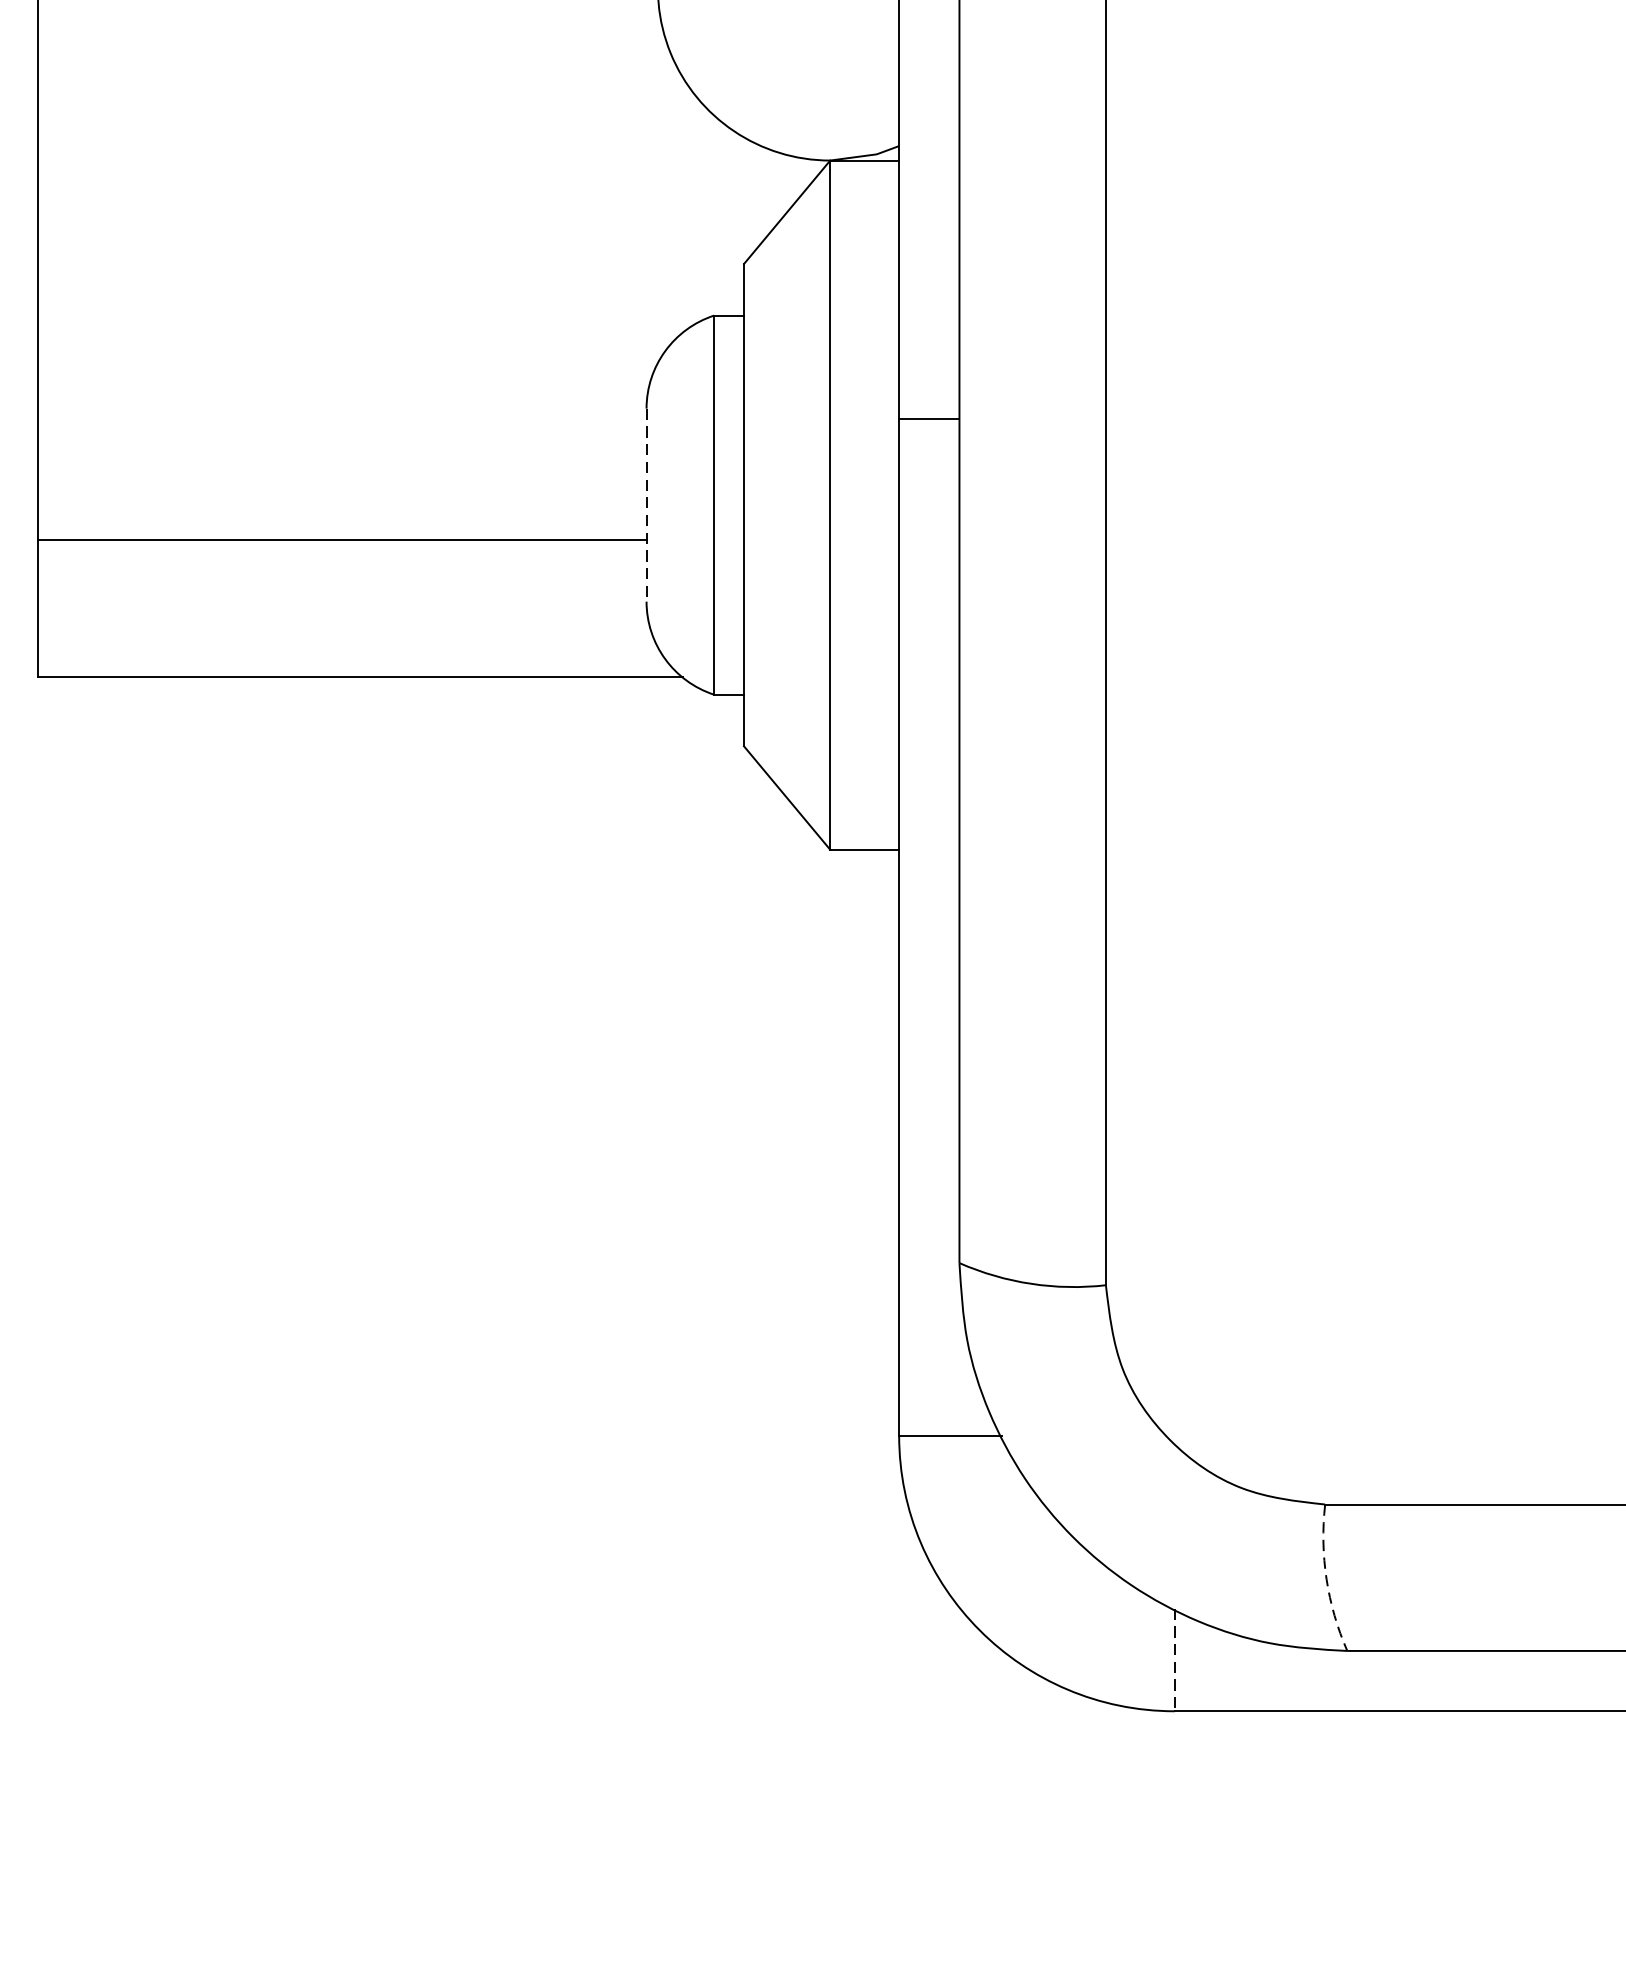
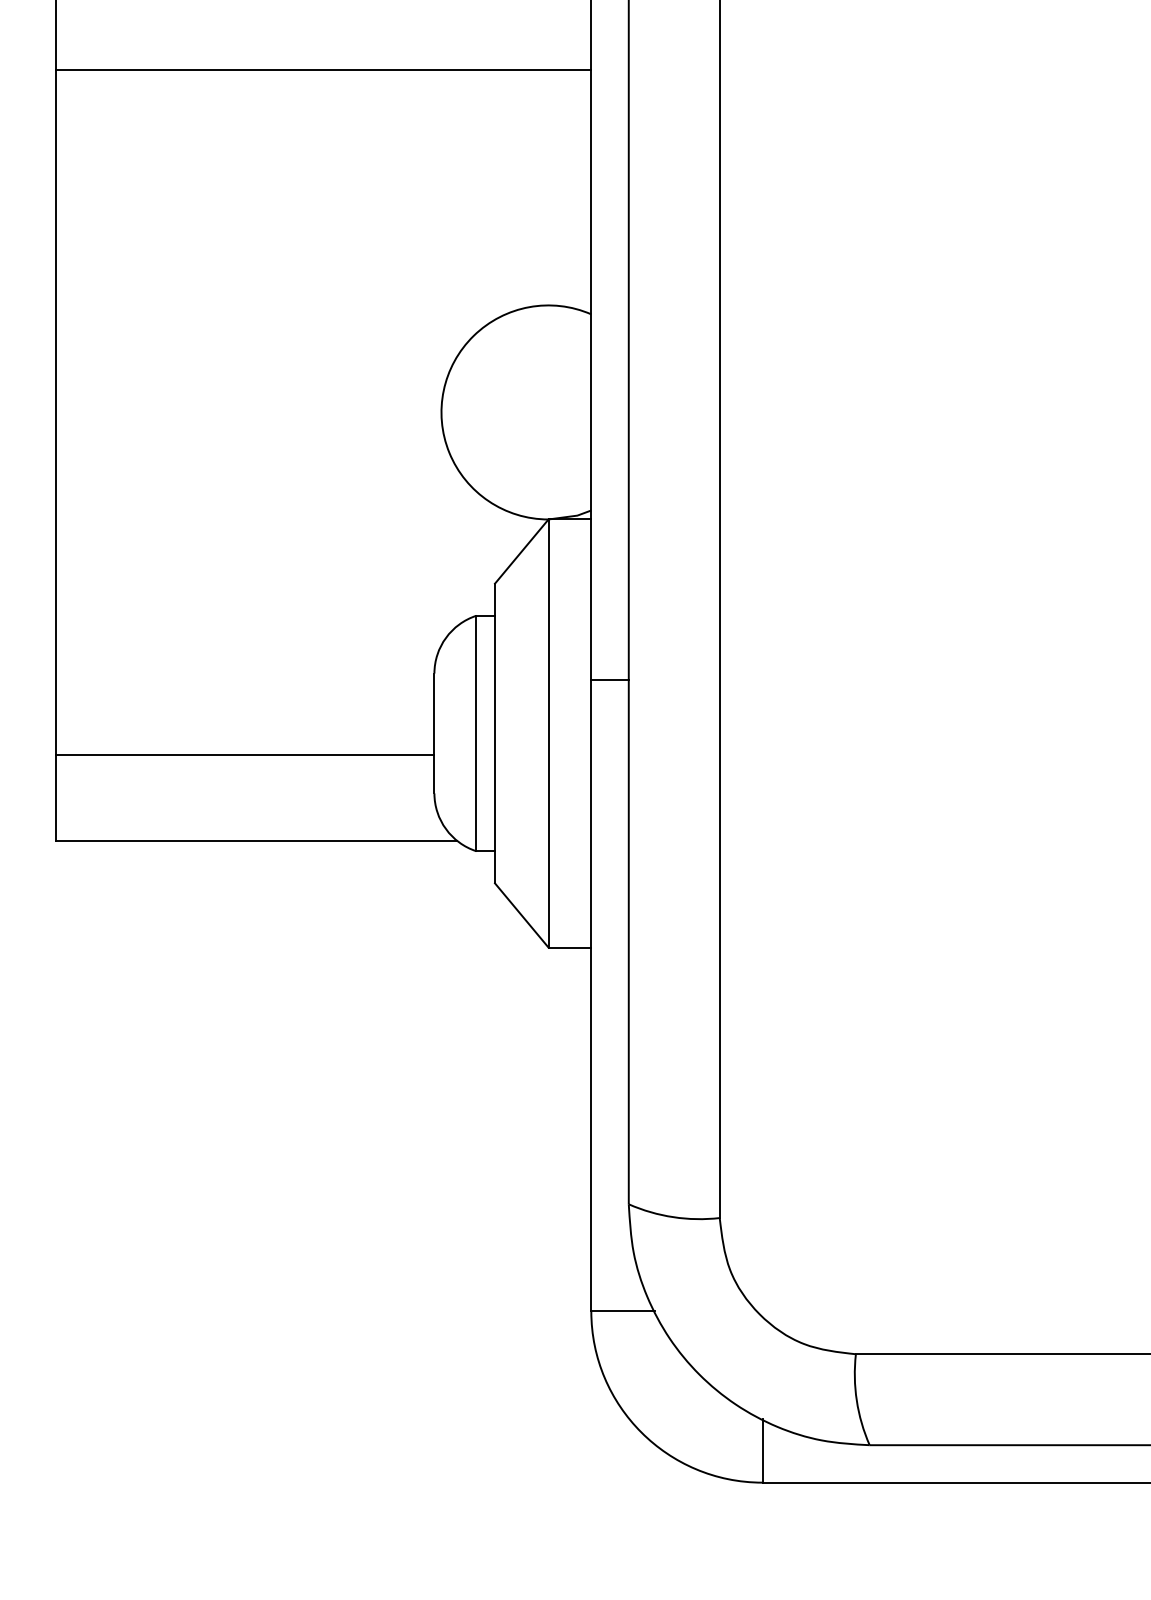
line: (646, 505) -> (434, 733), dashed -> solid
arc: (1326, 1578) -> (856, 1400), dashed -> solid
line: (1174, 1659) -> (762, 1450), dashed -> solid

